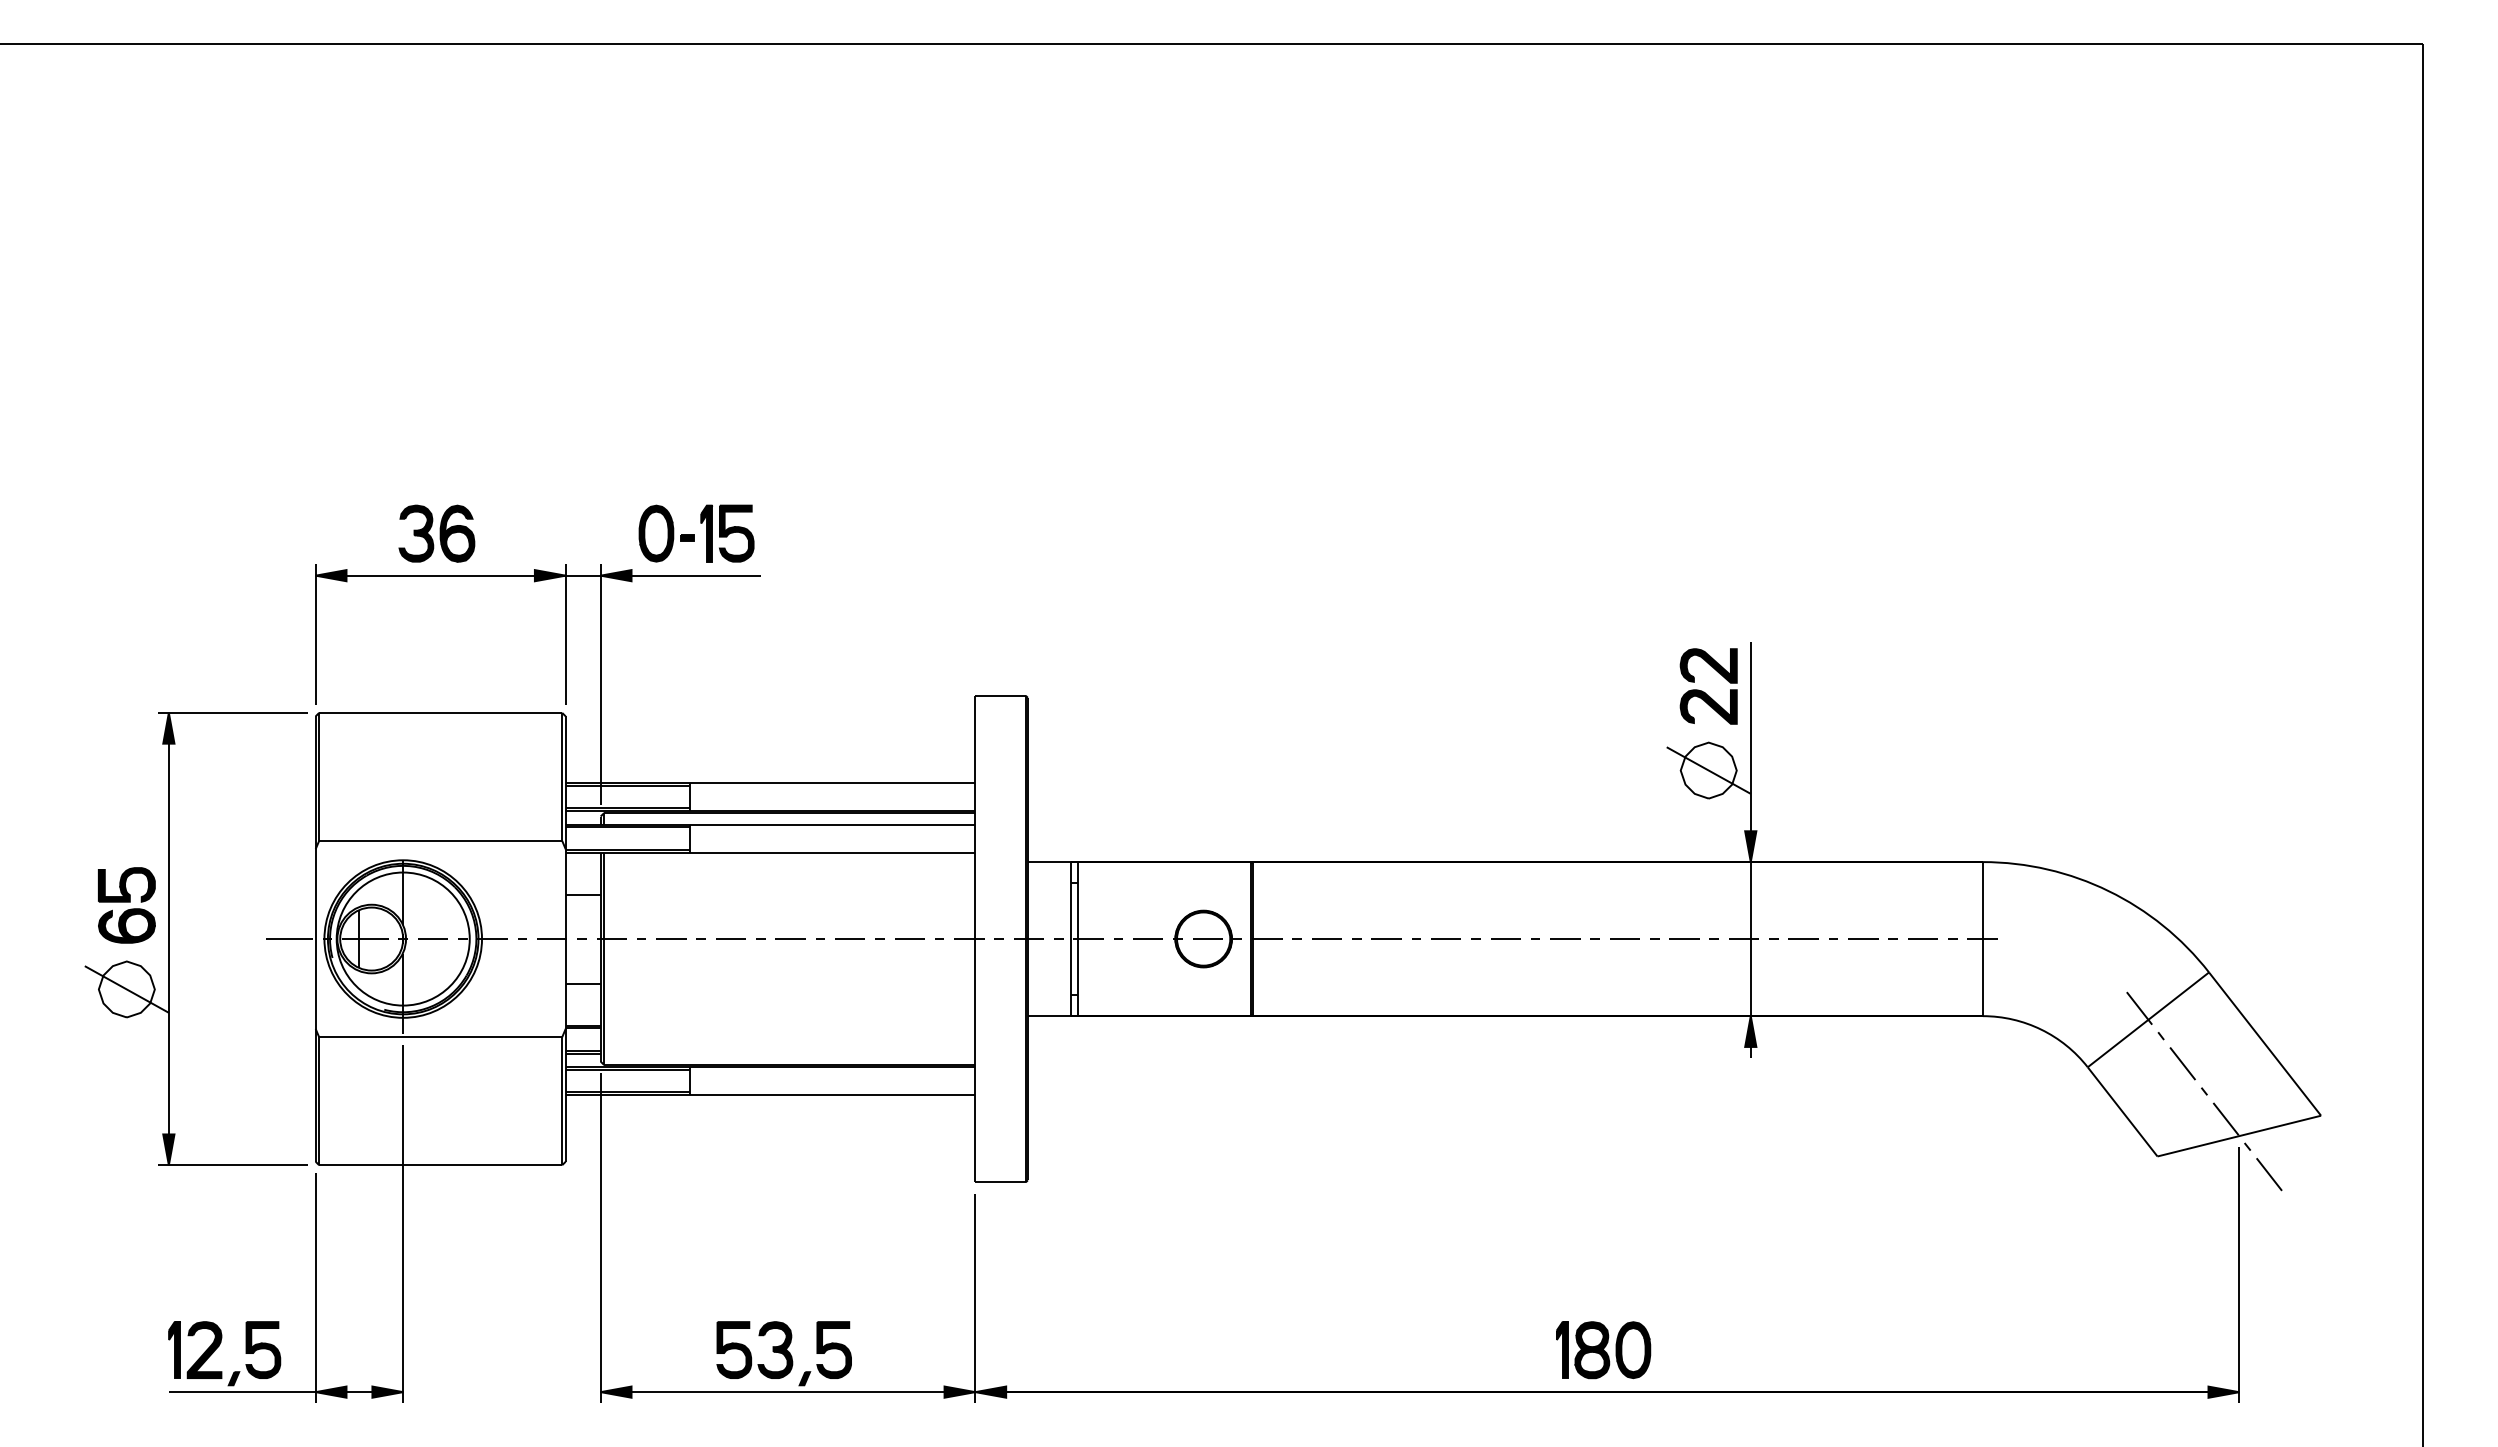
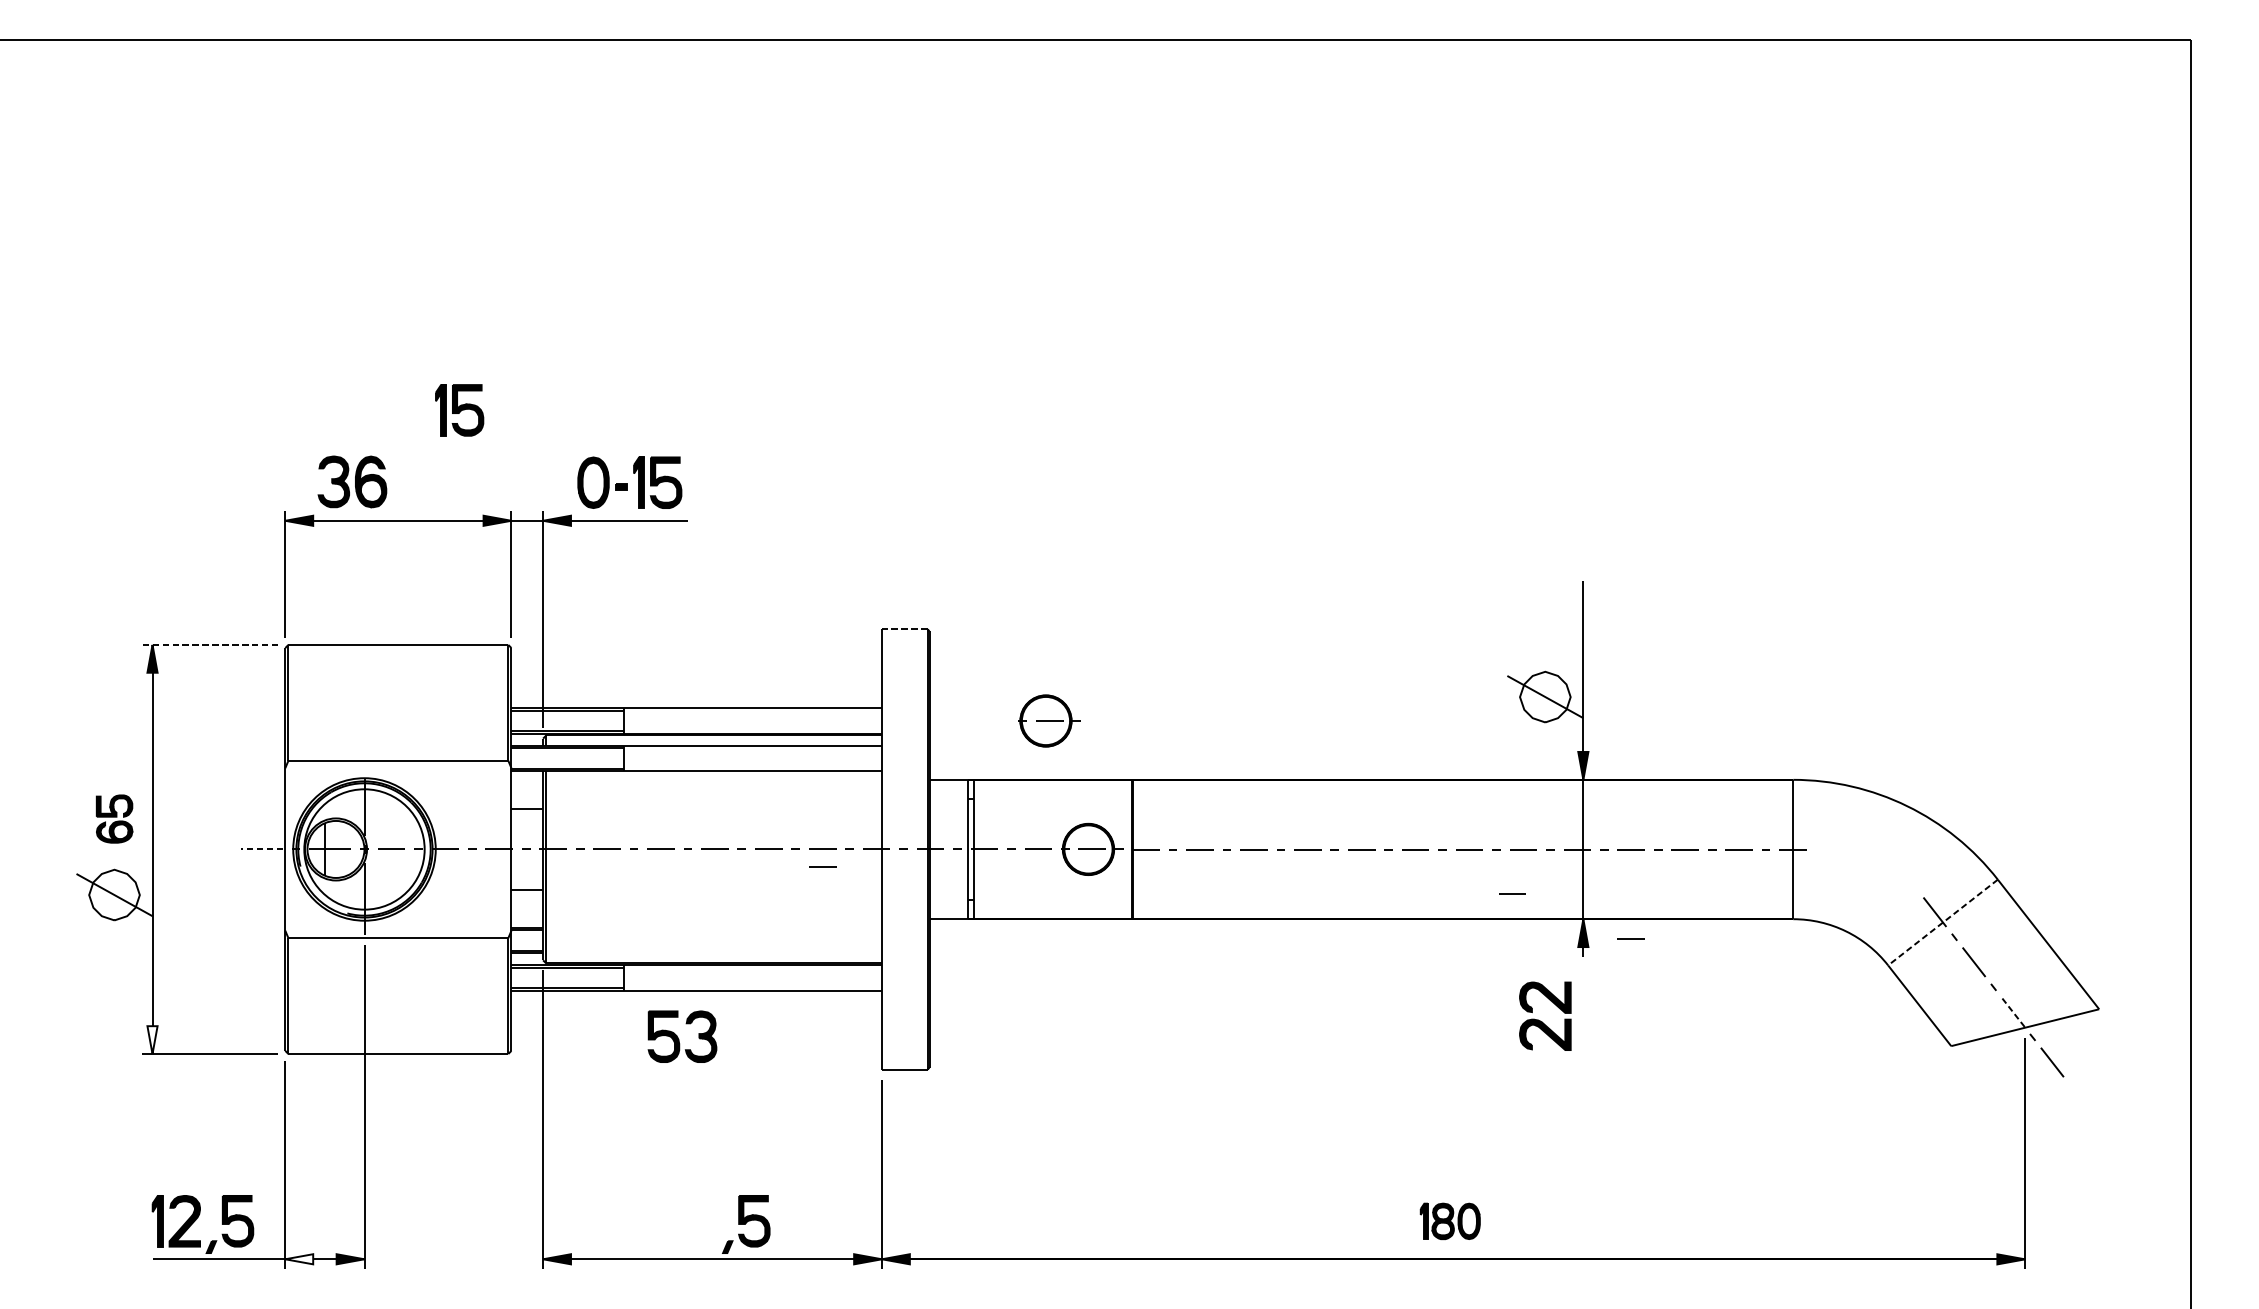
part: (508, 453) -> (459, 410), added
part: (436, 533) -> (352, 481), moved
part: (1704, 691) -> (1541, 1020), moved
line: (1000, 695) -> (904, 629), solid -> dashed
line: (232, 712) -> (210, 644), solid -> dashed
part: (1160, 796) -> (1049, 720), added
part: (126, 905) -> (114, 819), size x0.7
line: (289, 939) -> (261, 849), solid -> dashed
line: (909, 957) -> (822, 866), added
line: (1672, 987) -> (1512, 893), added
line: (2148, 1019) -> (1943, 922), solid -> dashed
line: (1803, 1037) -> (1631, 938), added
line: (2226, 1119) -> (2013, 1012), solid -> dashed
fill: (168, 1149) -> (152, 1039), removed
part: (754, 1349) -> (682, 1036), moved
part: (1603, 1350) -> (1450, 1221), size x0.7
fill: (330, 1391) -> (298, 1258), removed

